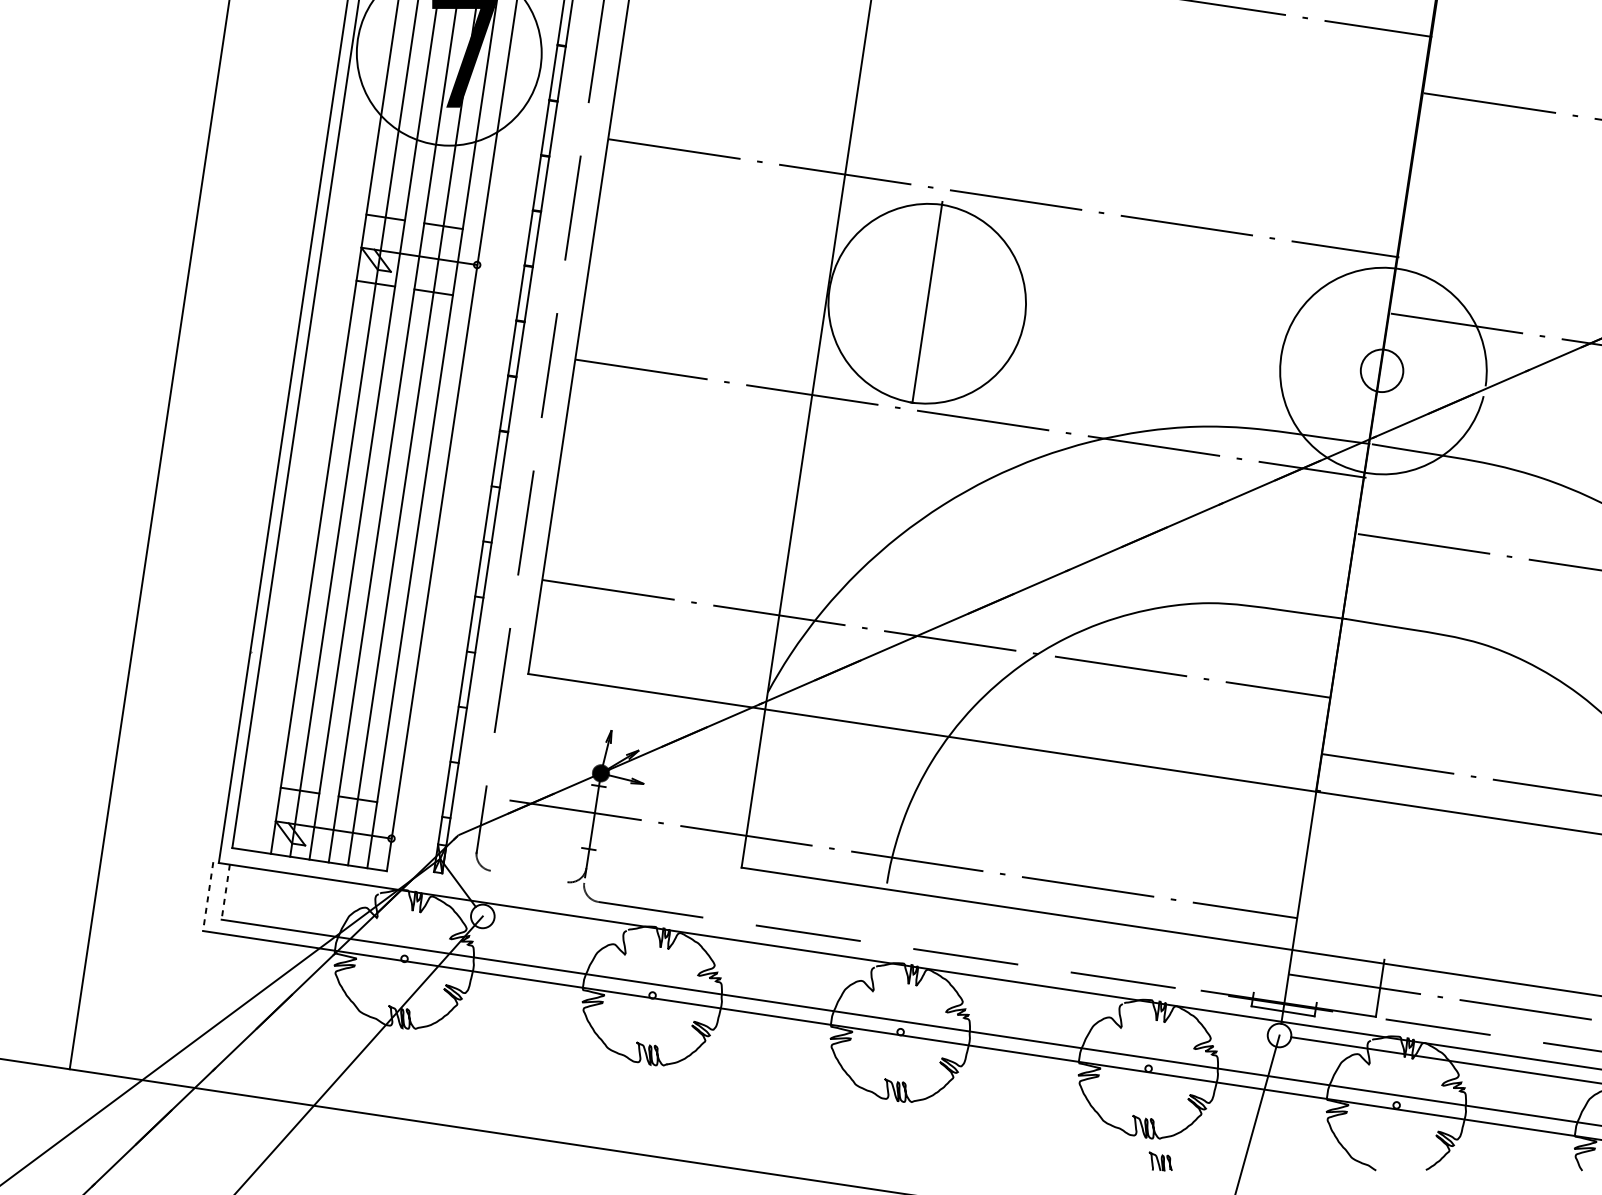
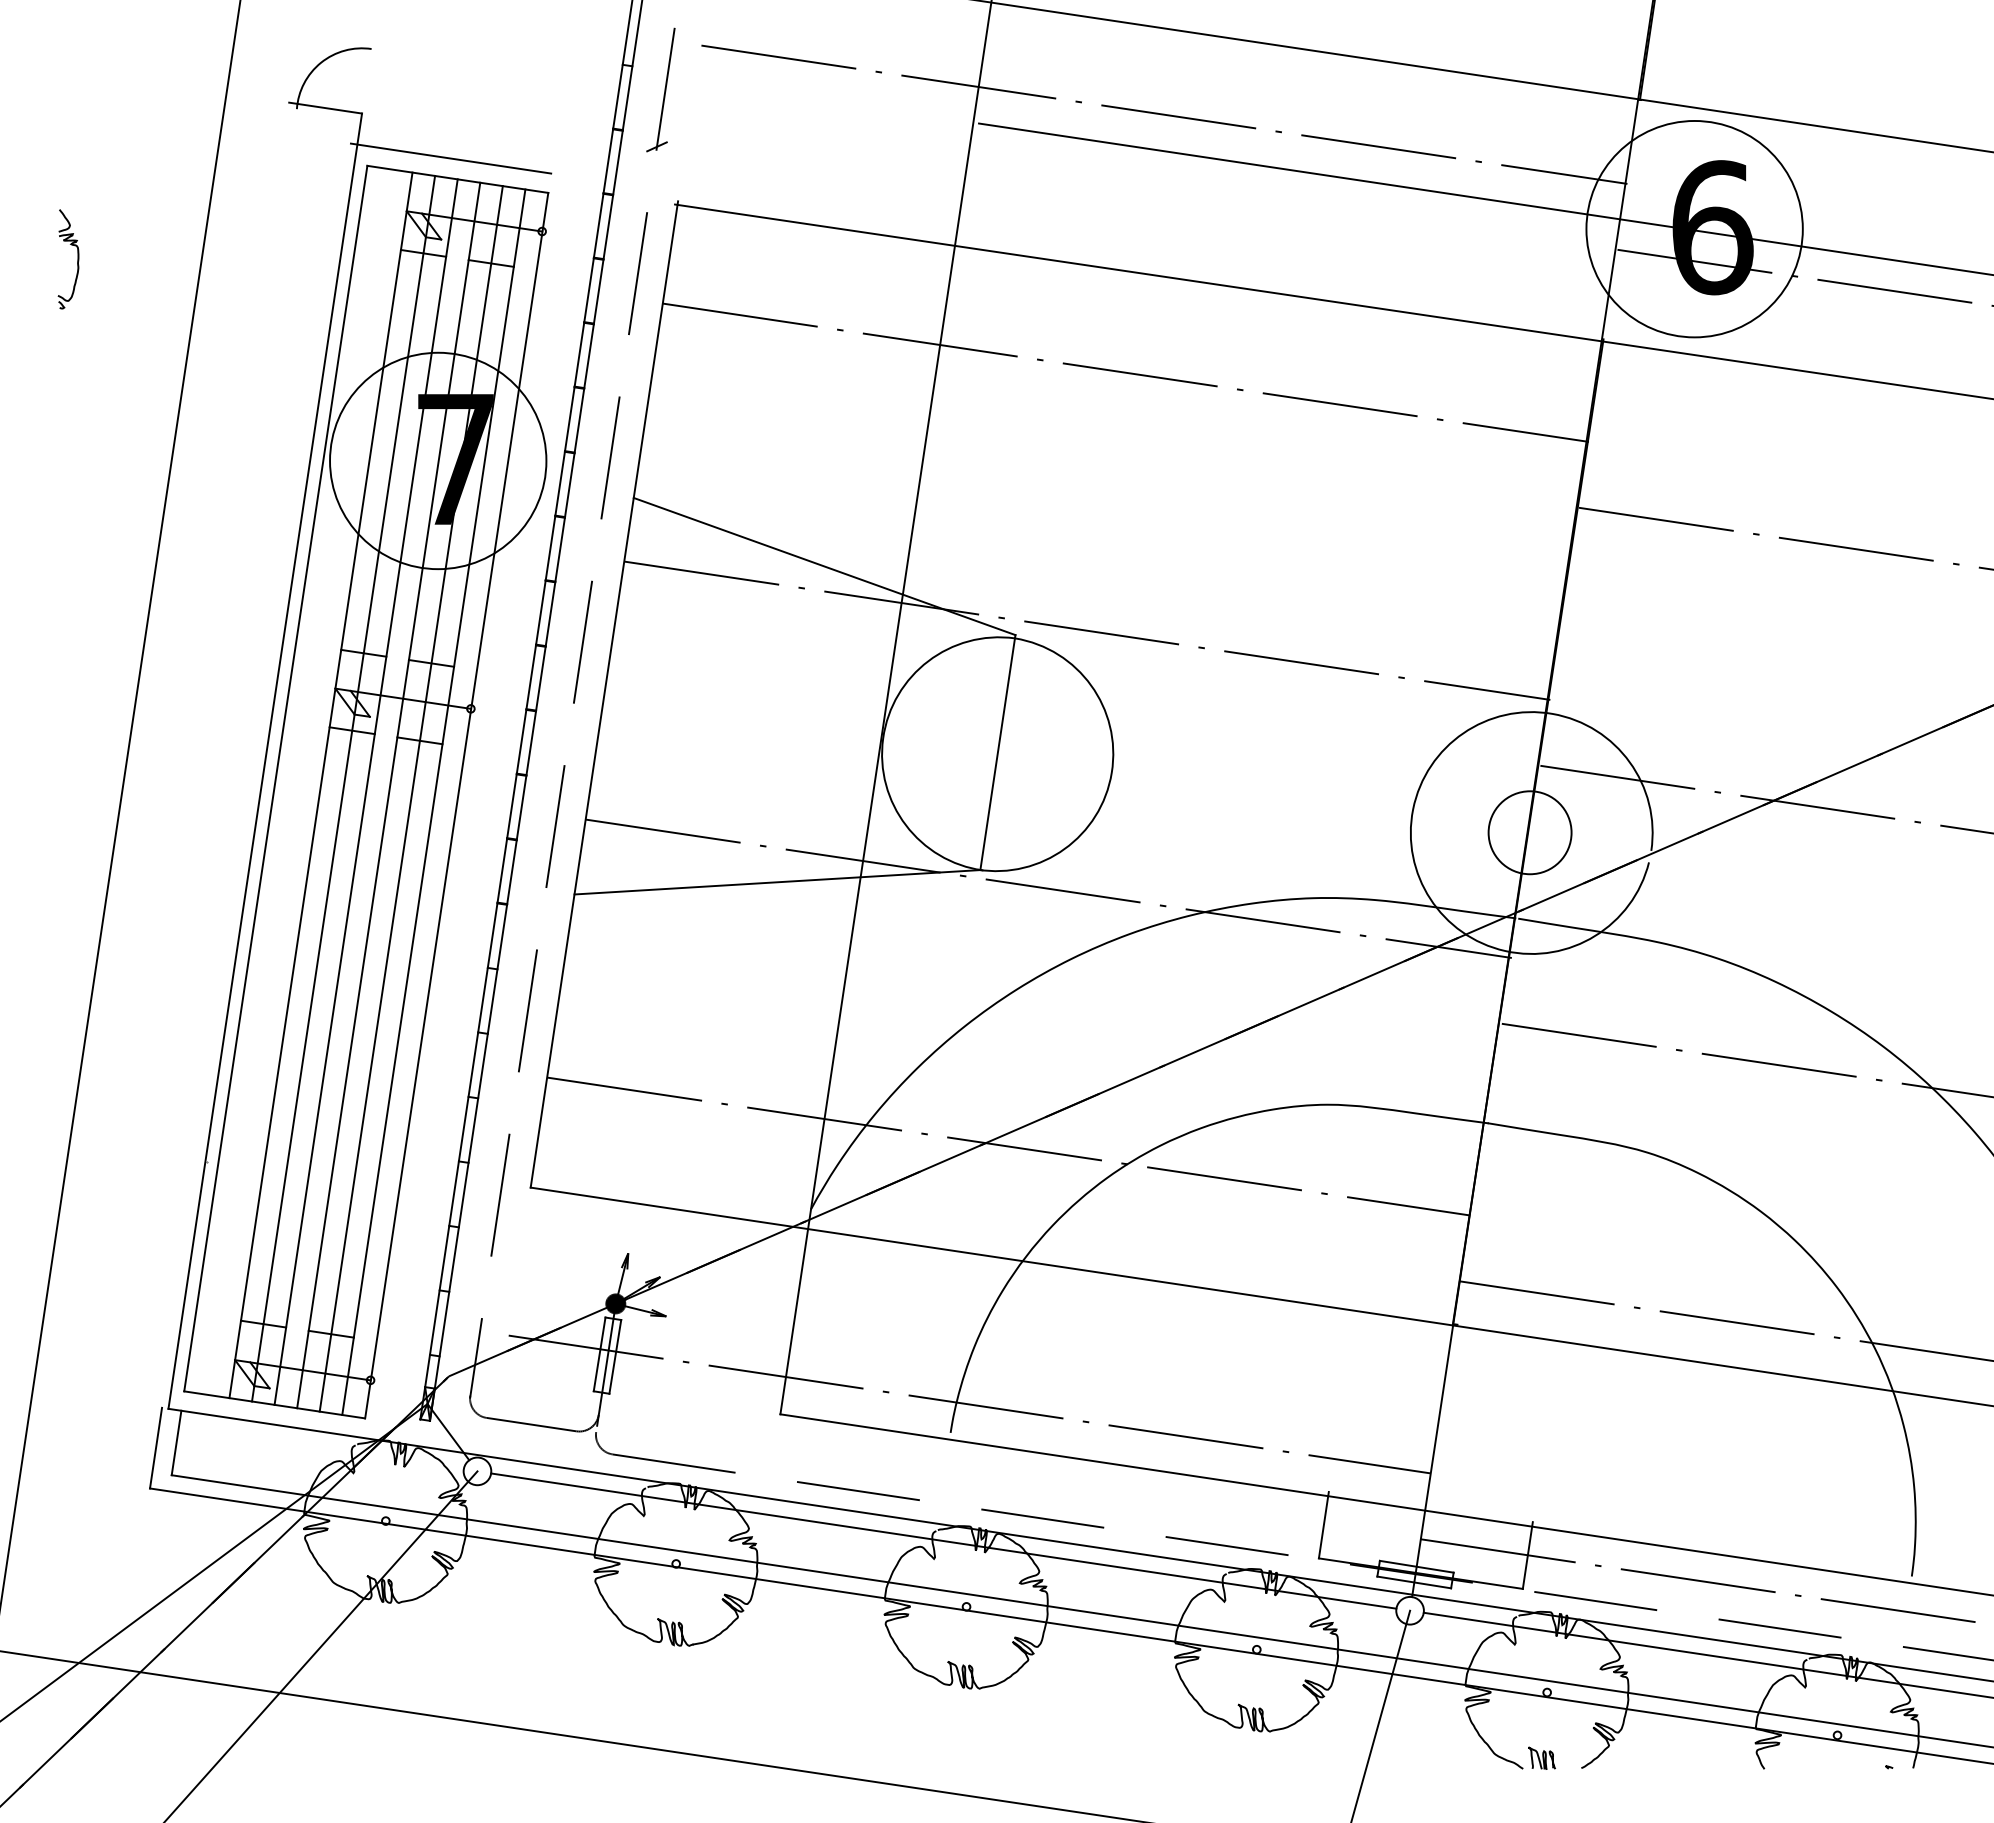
line: (779, 143) -> (824, 566), added
circle: (1381, 370) -> (1529, 832), size x1.67
line: (739, 413) -> (777, 882), added
line: (587, 816) -> (599, 1354), added
line: (600, 818) -> (615, 1356), added
line: (528, 876) -> (531, 1424), added
line: (225, 891) -> (176, 1442), dashed -> solid
line: (208, 896) -> (156, 1448), dashed -> solid
line: (1205, 962) -> (1323, 1525), added
line: (880, 975) -> (943, 1540), added
line: (1285, 997) -> (1416, 1566), added
part: (1160, 1160) -> (1541, 1757), moved

